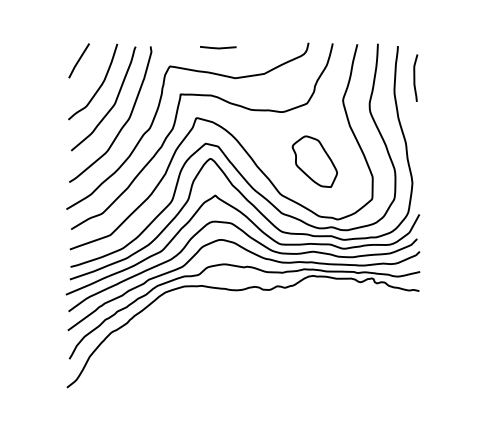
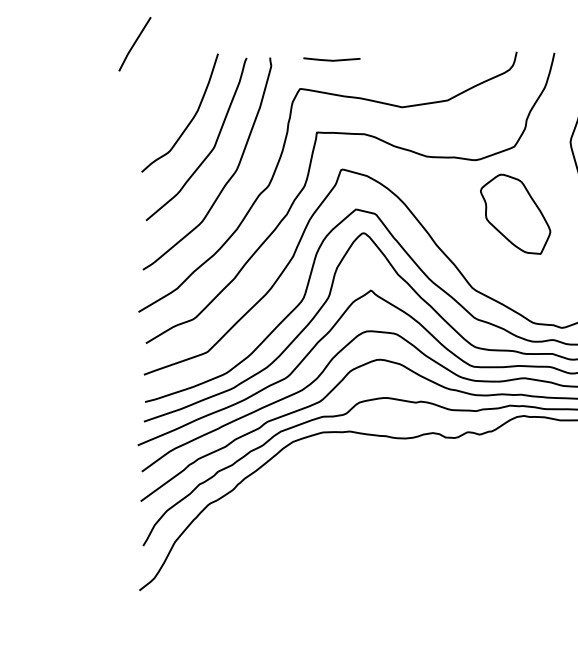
line: (218, 47) -> (332, 59), moved
line: (78, 60) -> (133, 43), moved
part: (314, 161) -> (514, 213), moved

